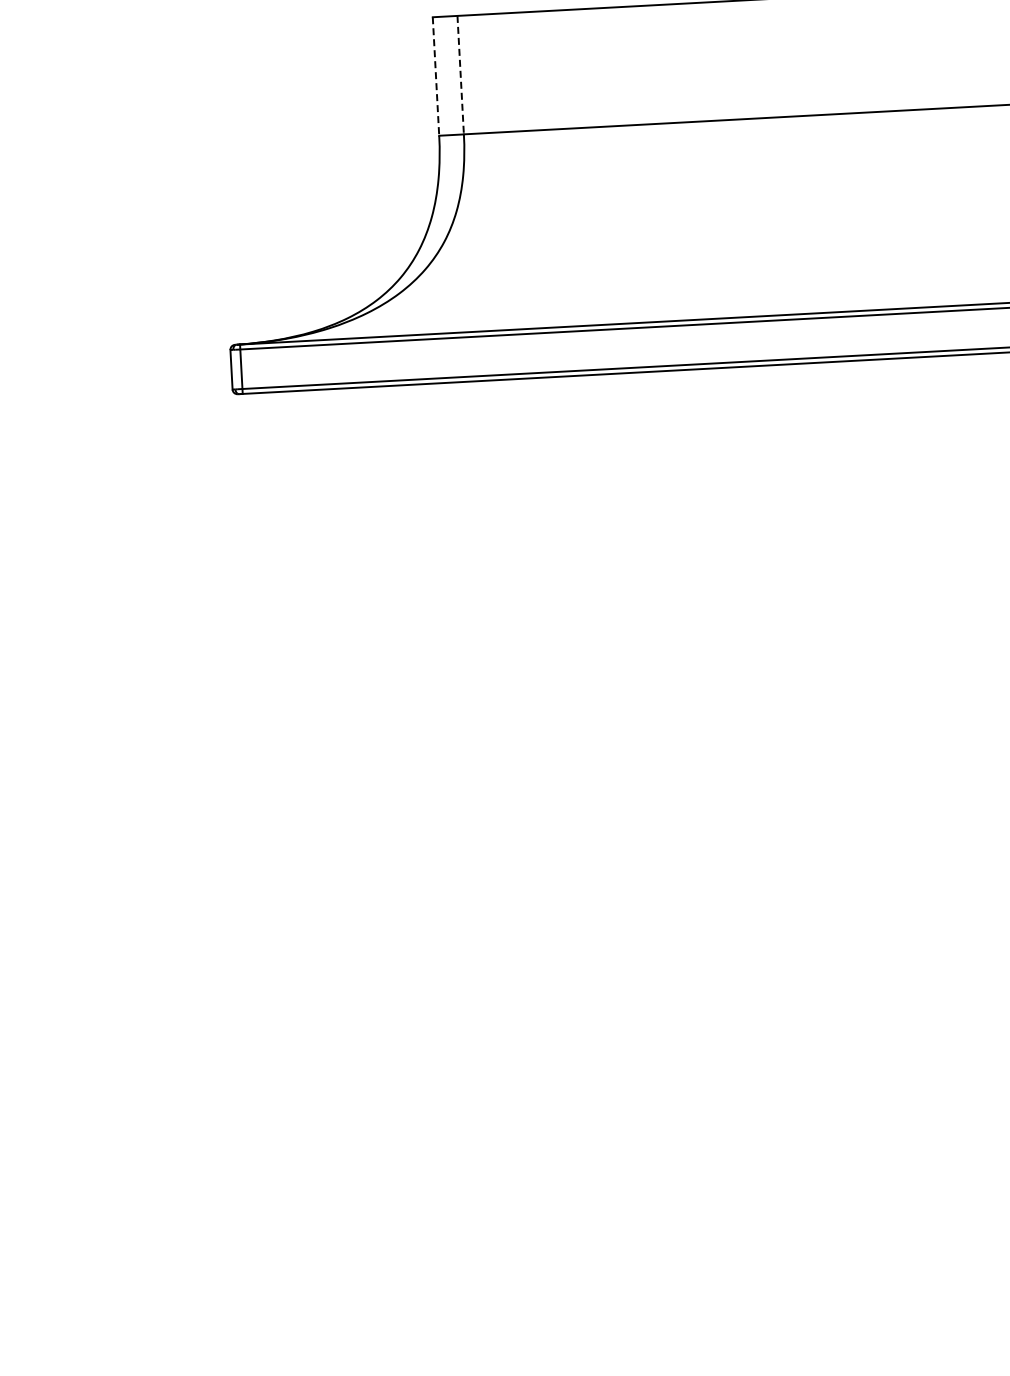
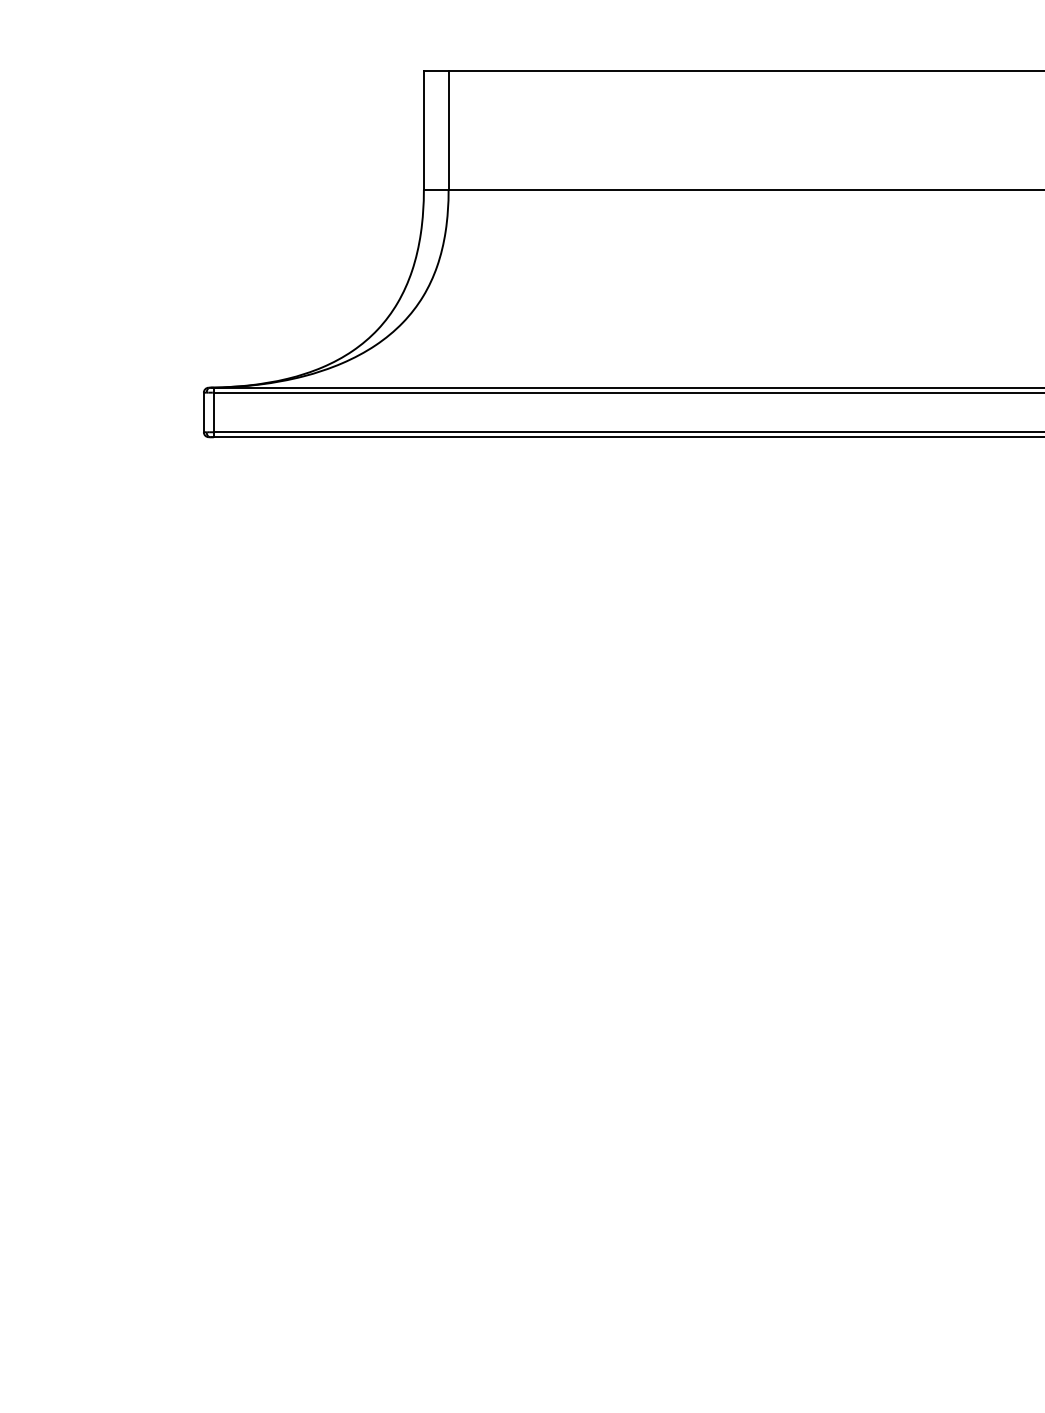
line: (460, 76) -> (448, 131), dashed -> solid
line: (435, 77) -> (423, 131), dashed -> solid

